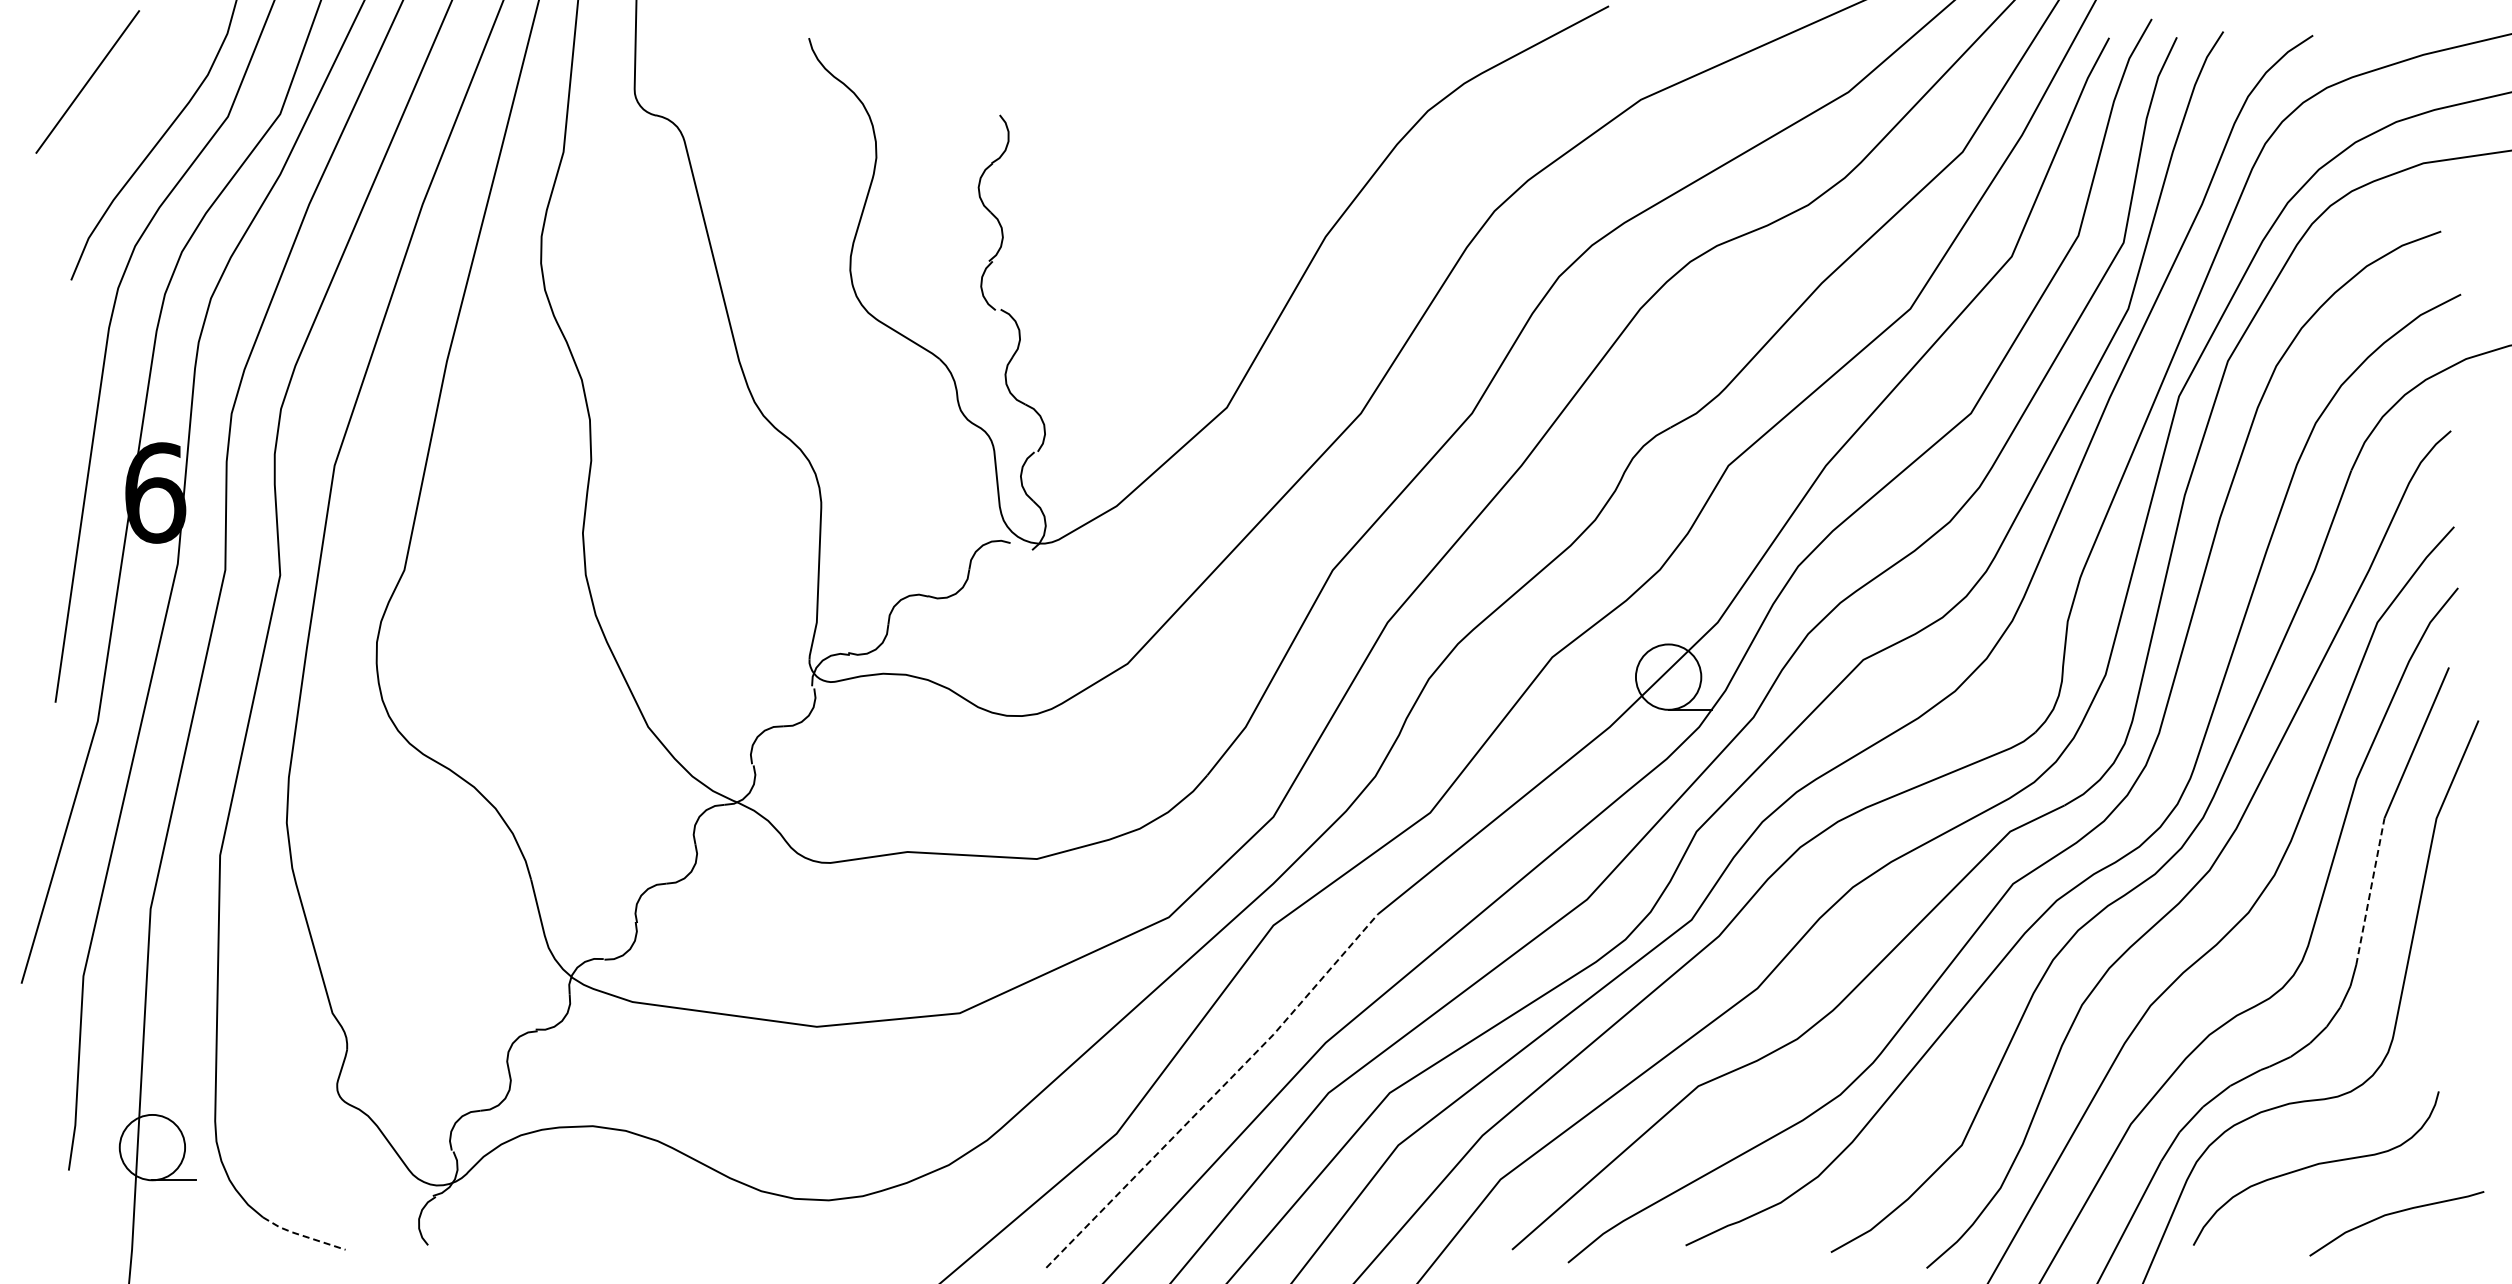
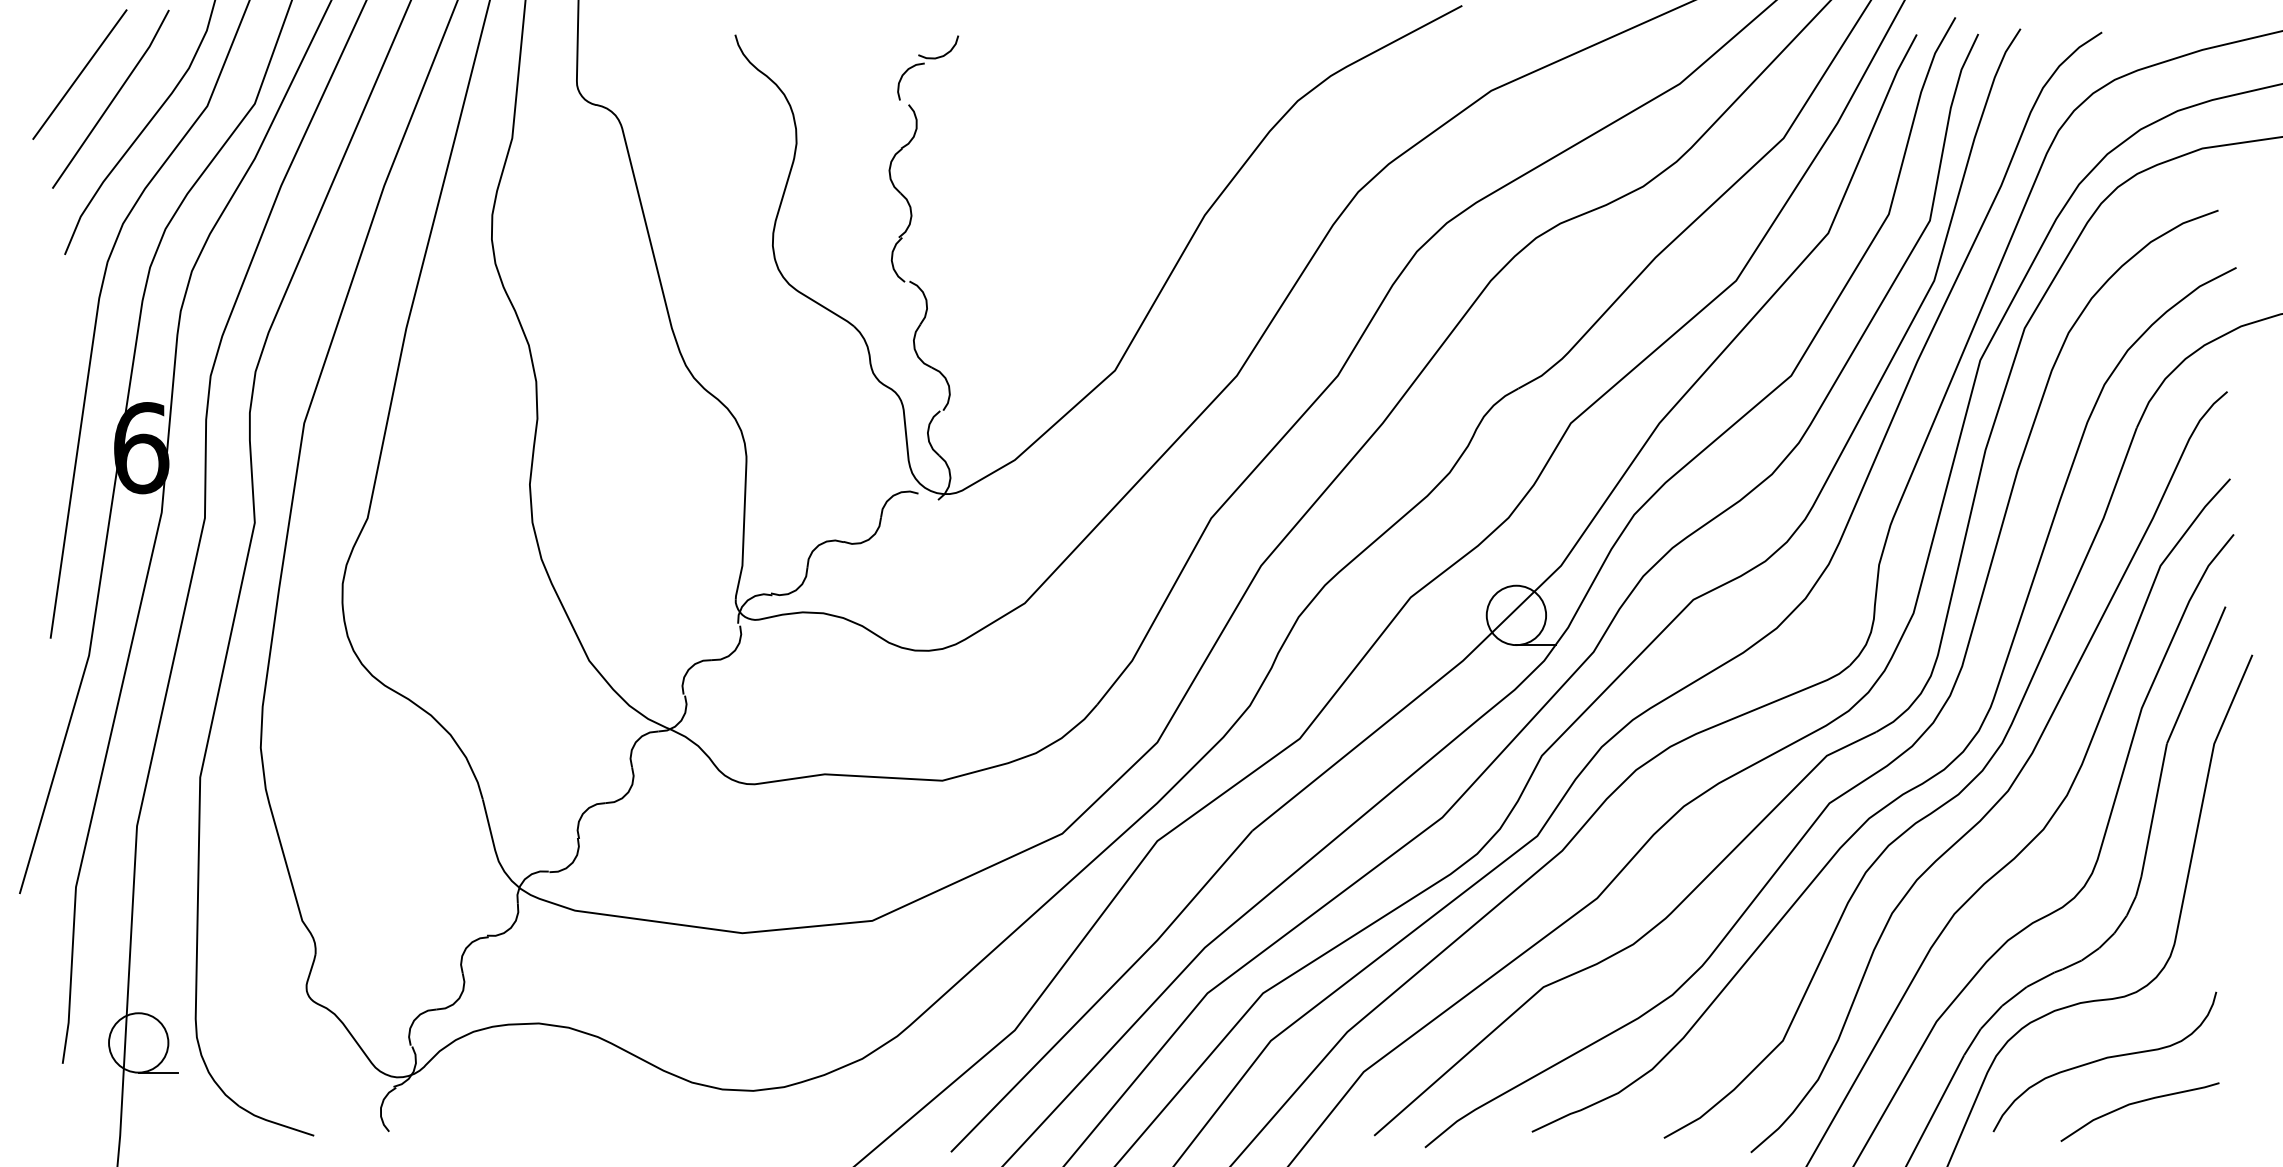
part: (1021, 74) -> (928, 67), added
line: (123, 109) -> (112, 99), added
line: (2370, 891) -> (2154, 810), dashed -> solid
line: (1216, 1093) -> (1105, 993), dashed -> solid
curve: (2392, 1214) -> (2136, 1103), moved
line: (302, 1235) -> (275, 1122), dashed -> solid

